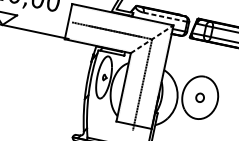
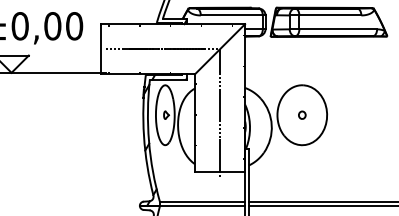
line: (165, 17) -> (231, 15), dashed -> solid
line: (151, 39) -> (219, 49), dashed -> solid
part: (200, 97) -> (302, 114), size x0.62

